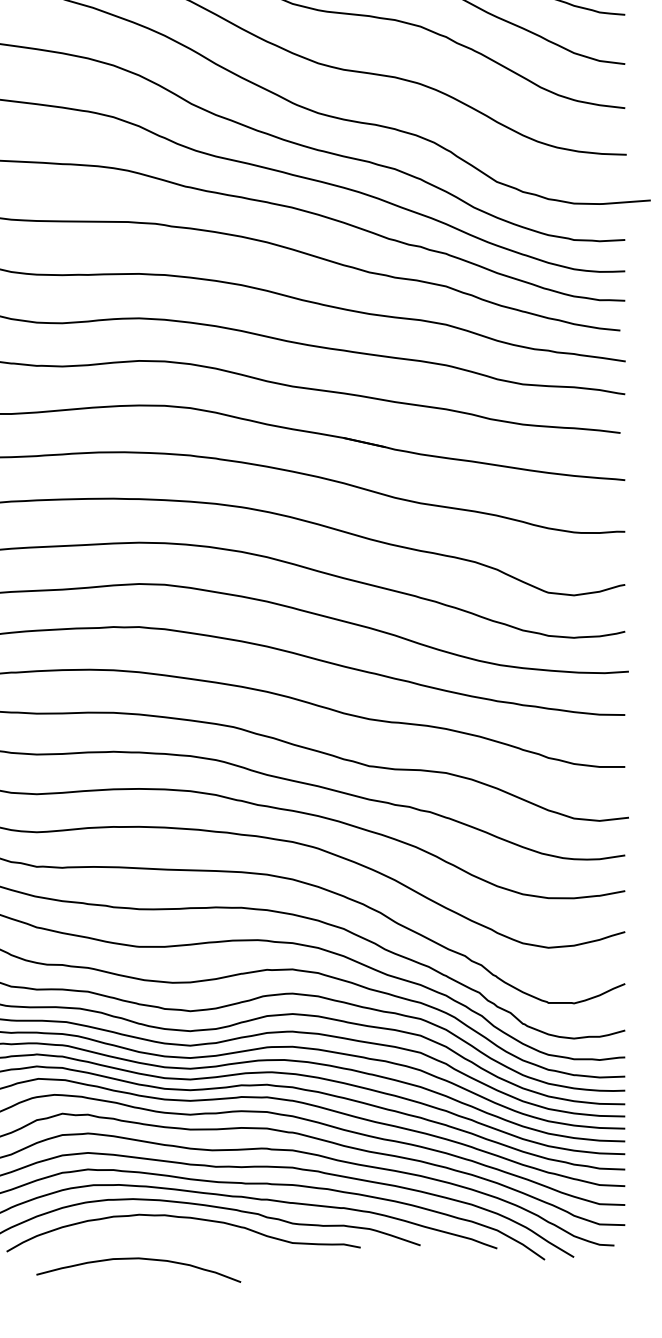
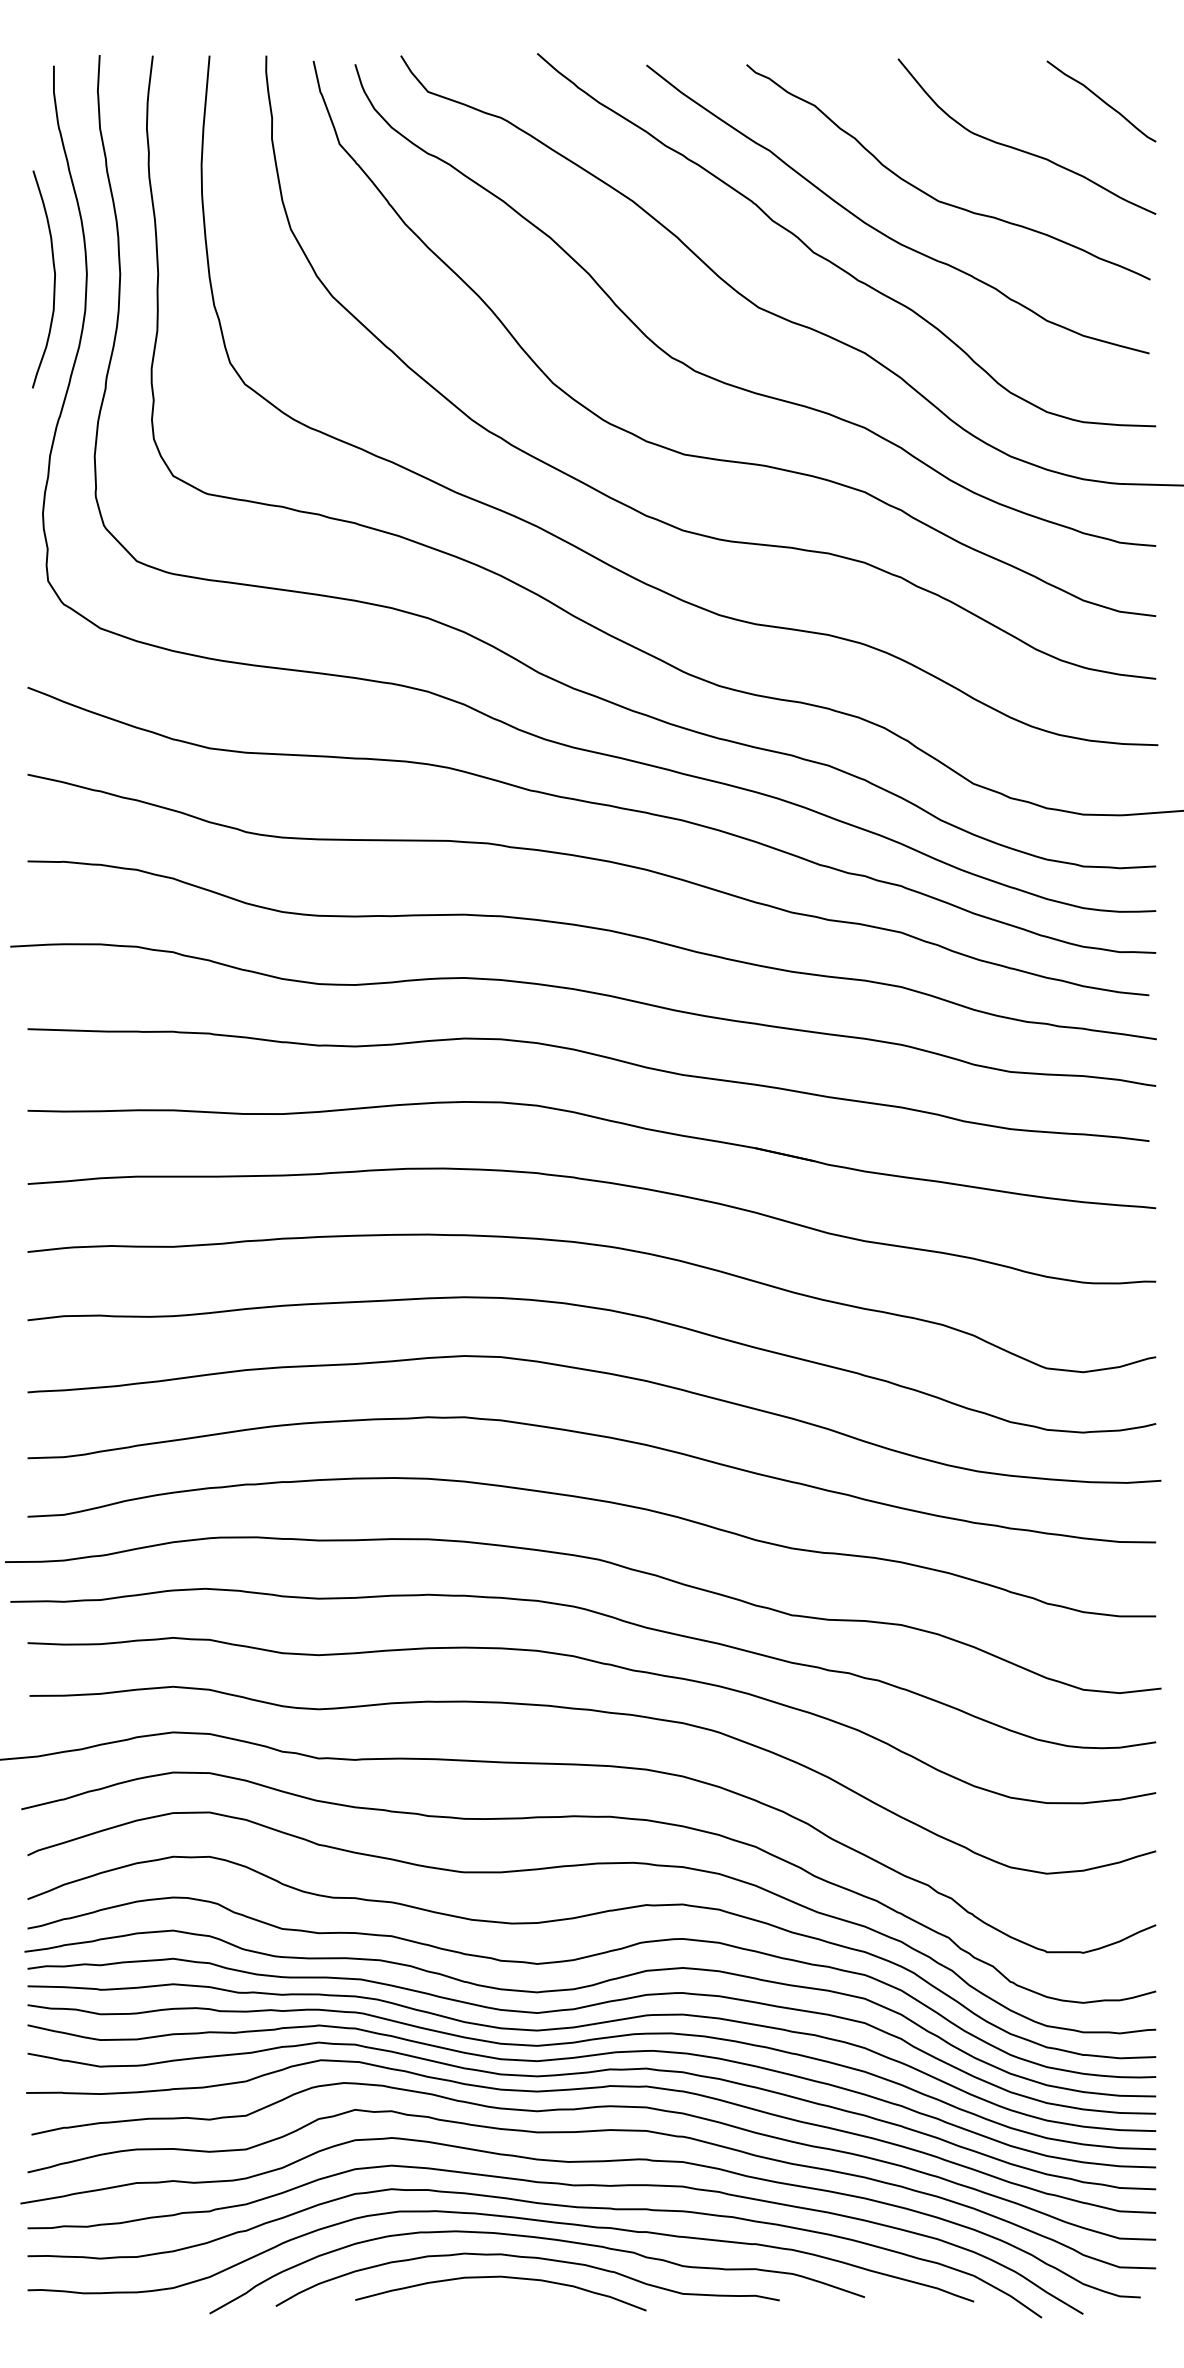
curve: (138, 1258) -> (500, 2277), moved

